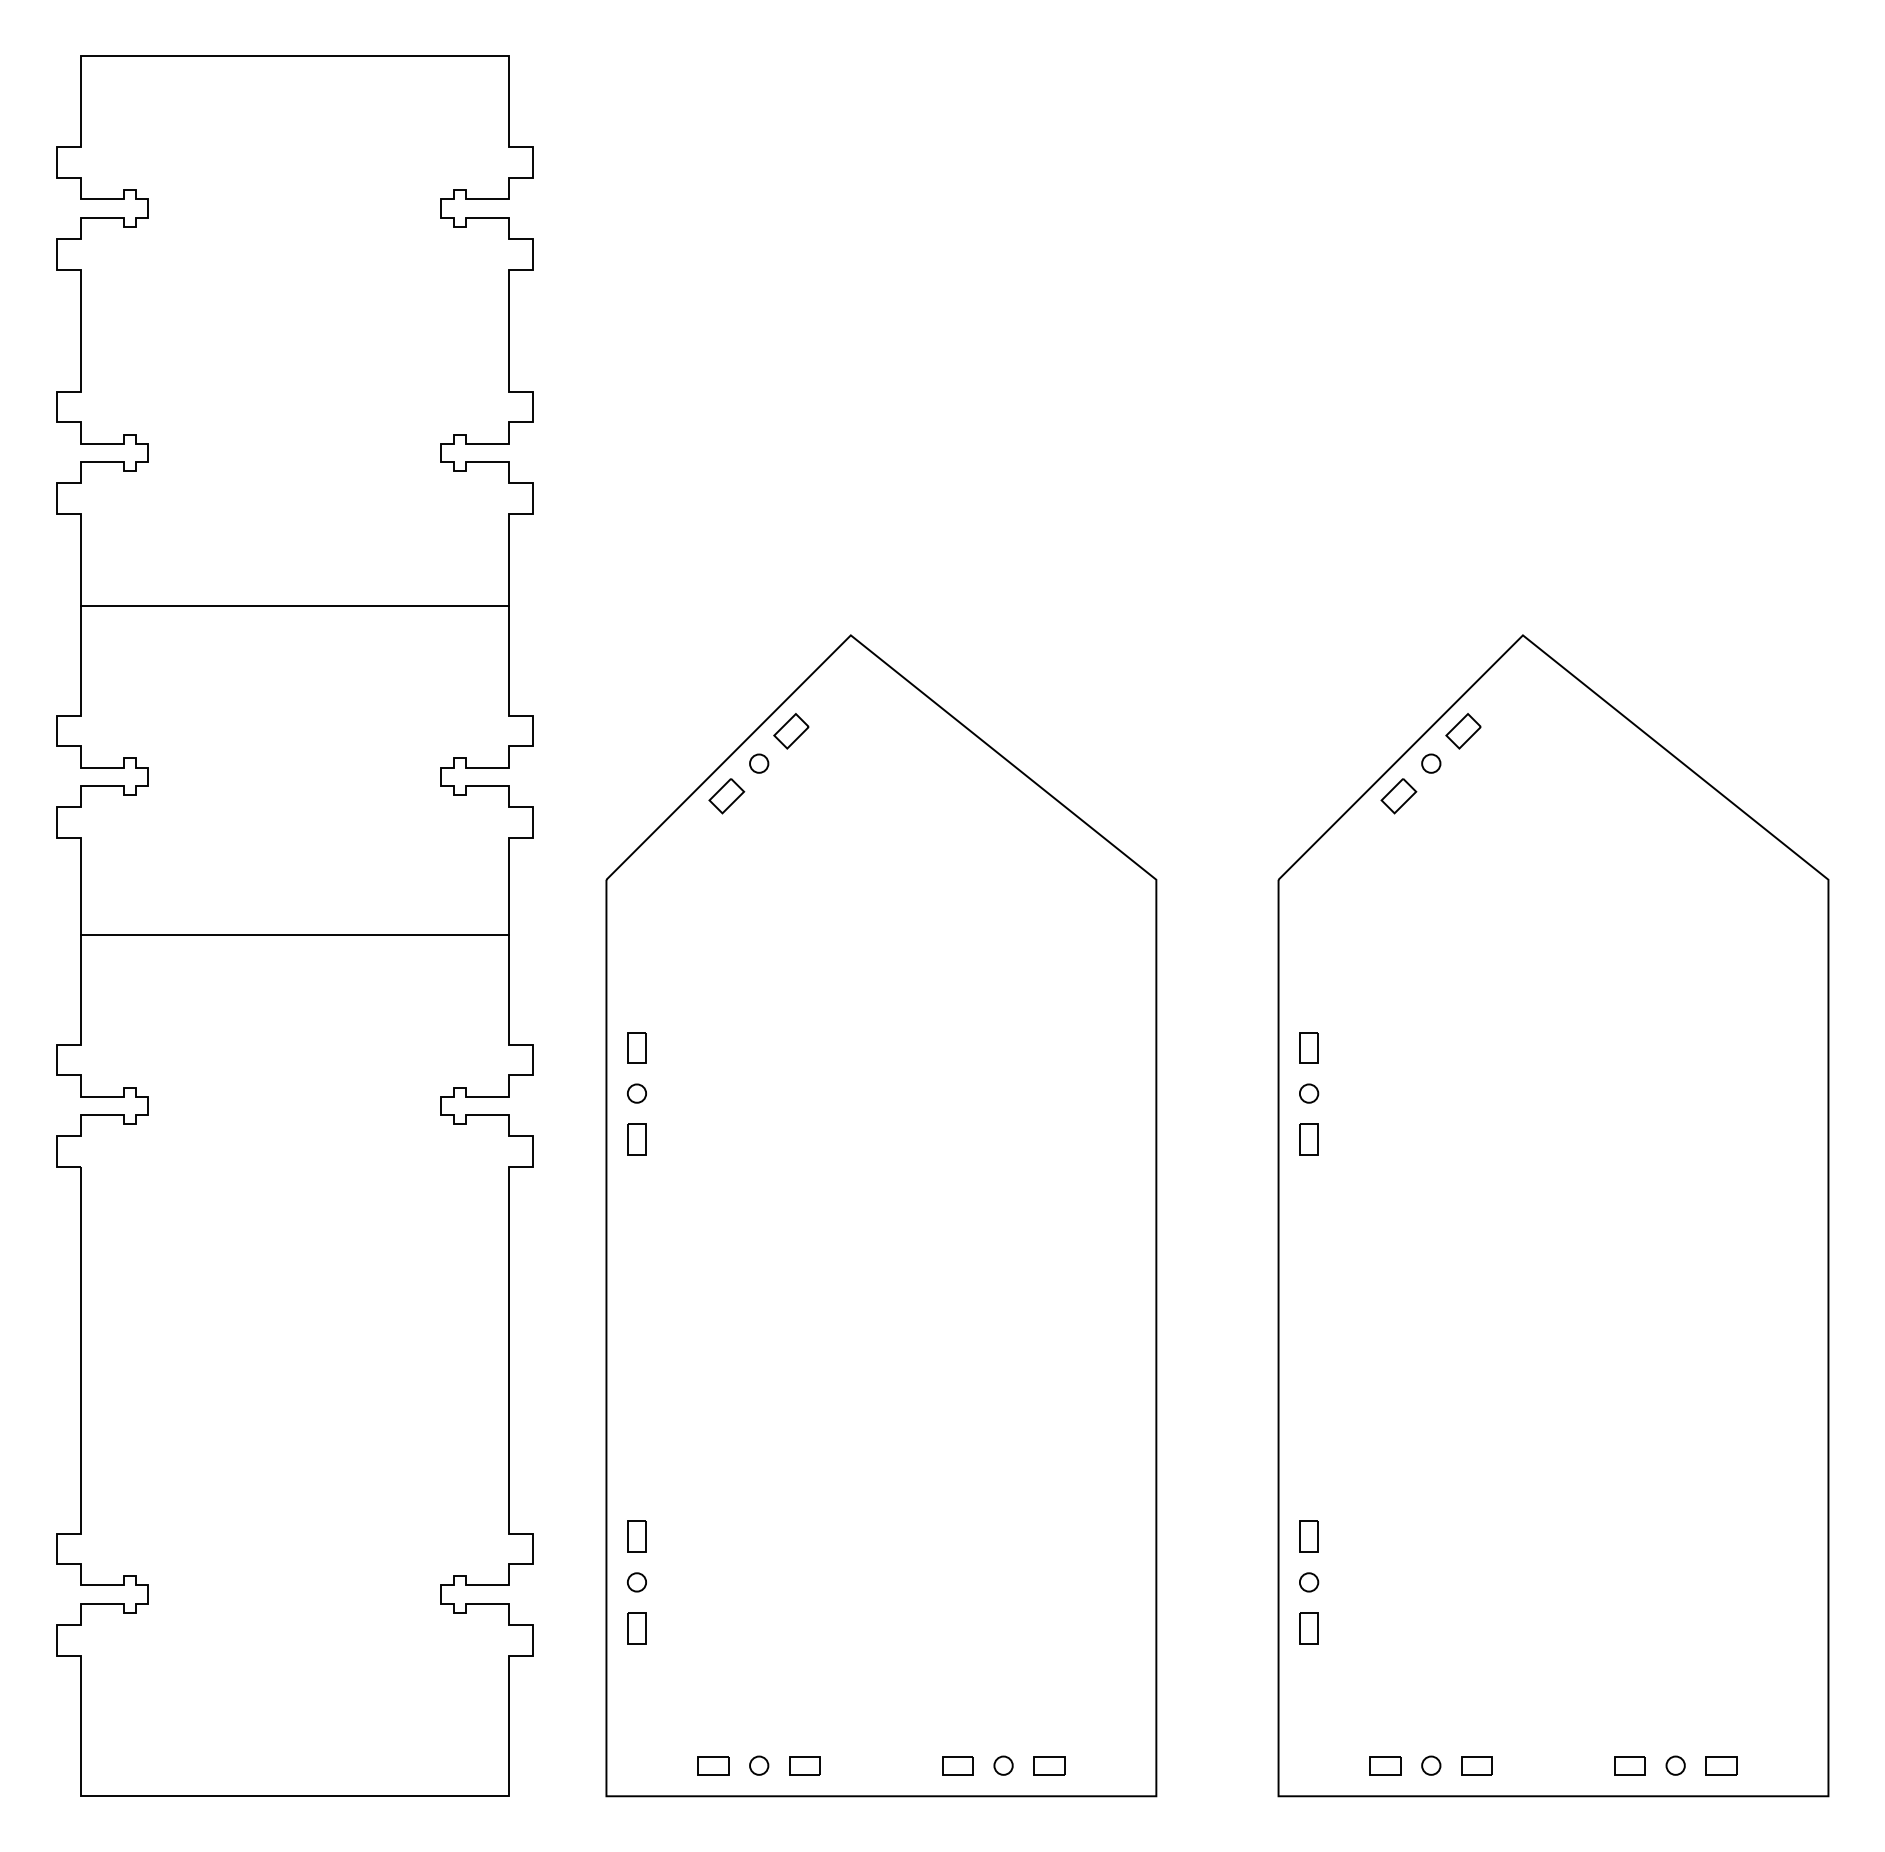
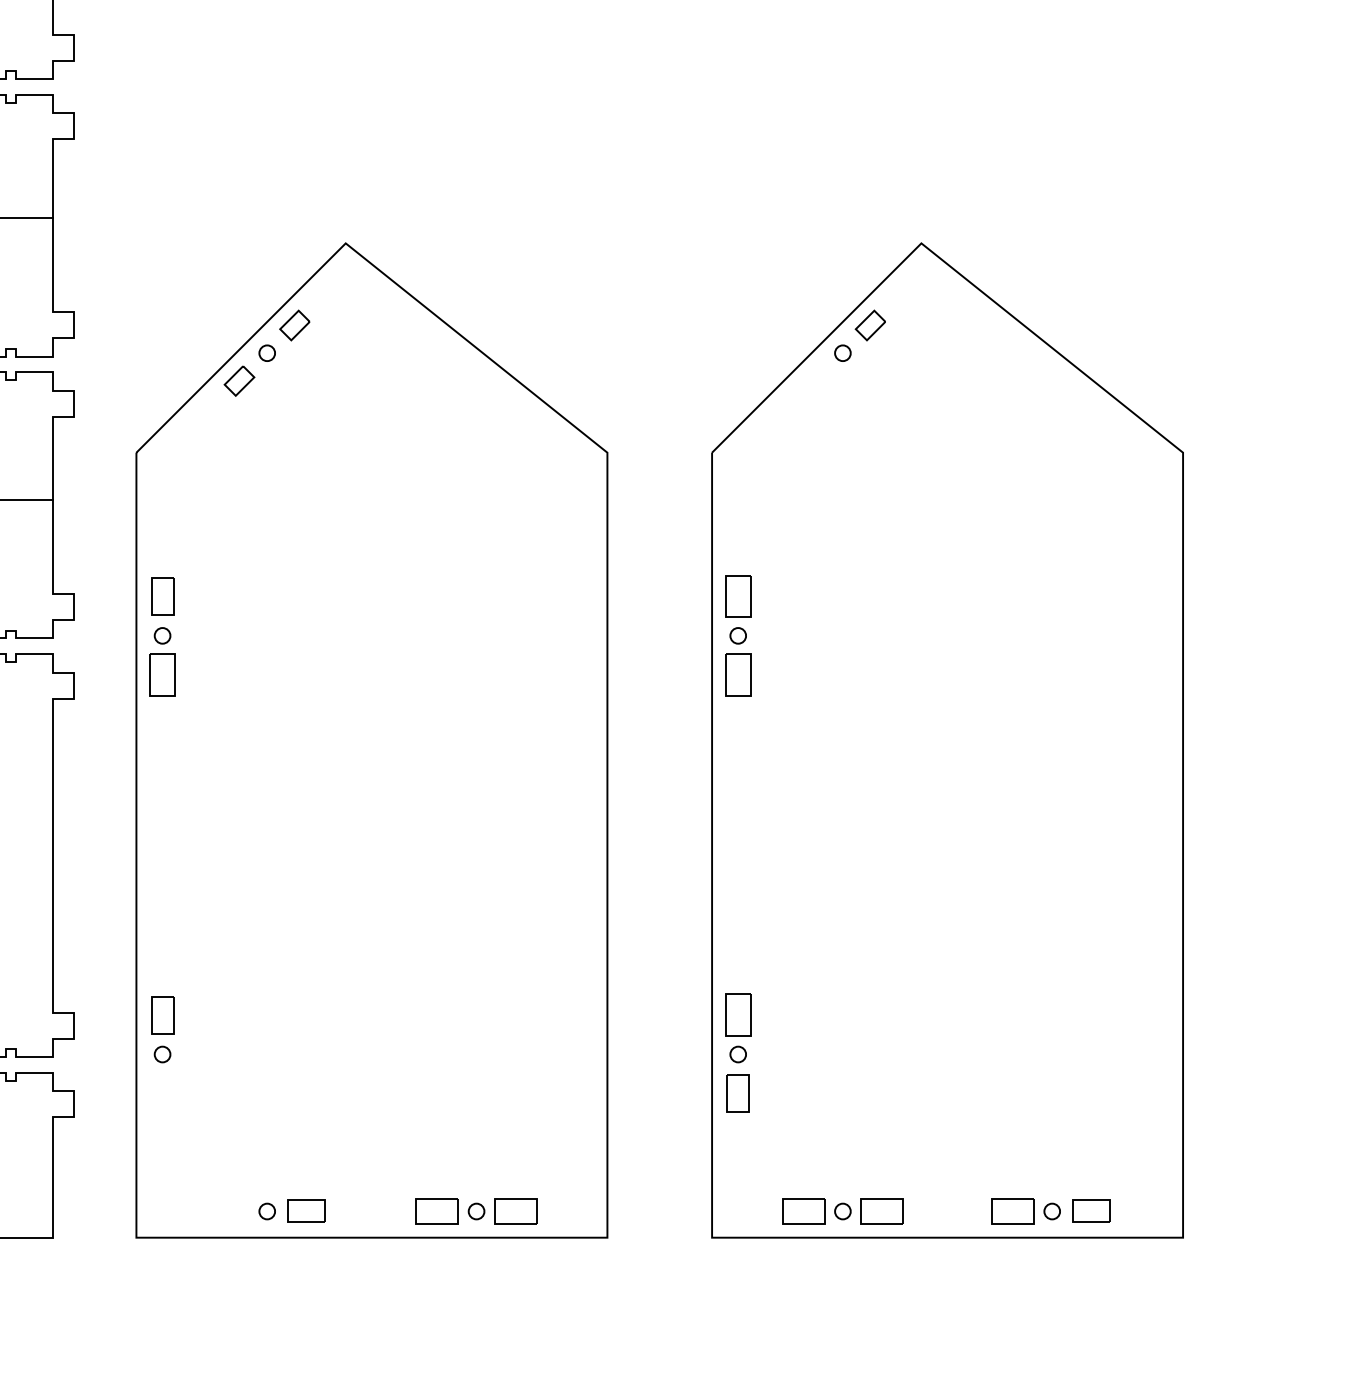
part: (1398, 796) -> (814, 381), removed
part: (636, 1047) -> (162, 596), size x1.4
part: (1308, 1047) -> (737, 596), size x1.6
part: (636, 1139) -> (162, 675), size x1.6
part: (1308, 1139) -> (737, 675), size x1.6
part: (636, 1536) -> (162, 1015), size x1.4
part: (1308, 1536) -> (737, 1015), size x1.6
part: (636, 1628) -> (162, 1093), removed
part: (1308, 1628) -> (737, 1093), size x1.4
part: (713, 1765) -> (228, 1211), removed
part: (804, 1765) -> (306, 1211), size x1.4
part: (957, 1765) -> (437, 1211), size x1.6
part: (1049, 1765) -> (515, 1211), size x1.6
part: (1385, 1765) -> (803, 1211), size x1.6
part: (1476, 1765) -> (881, 1211), size x1.6
part: (1629, 1765) -> (1012, 1211), size x1.6
part: (1721, 1765) -> (1091, 1211), size x1.4

